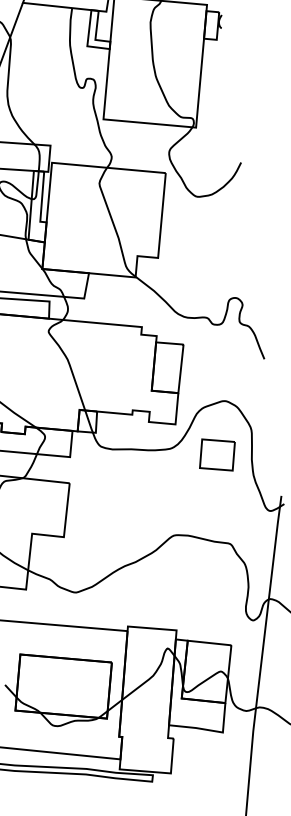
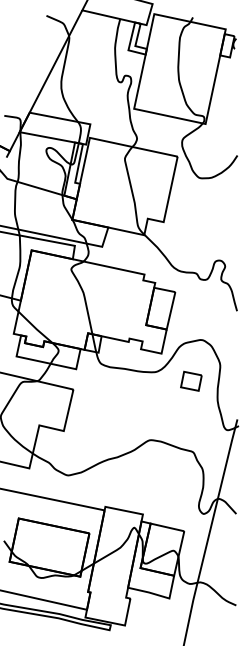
part: (217, 453) -> (191, 380), size x0.7

